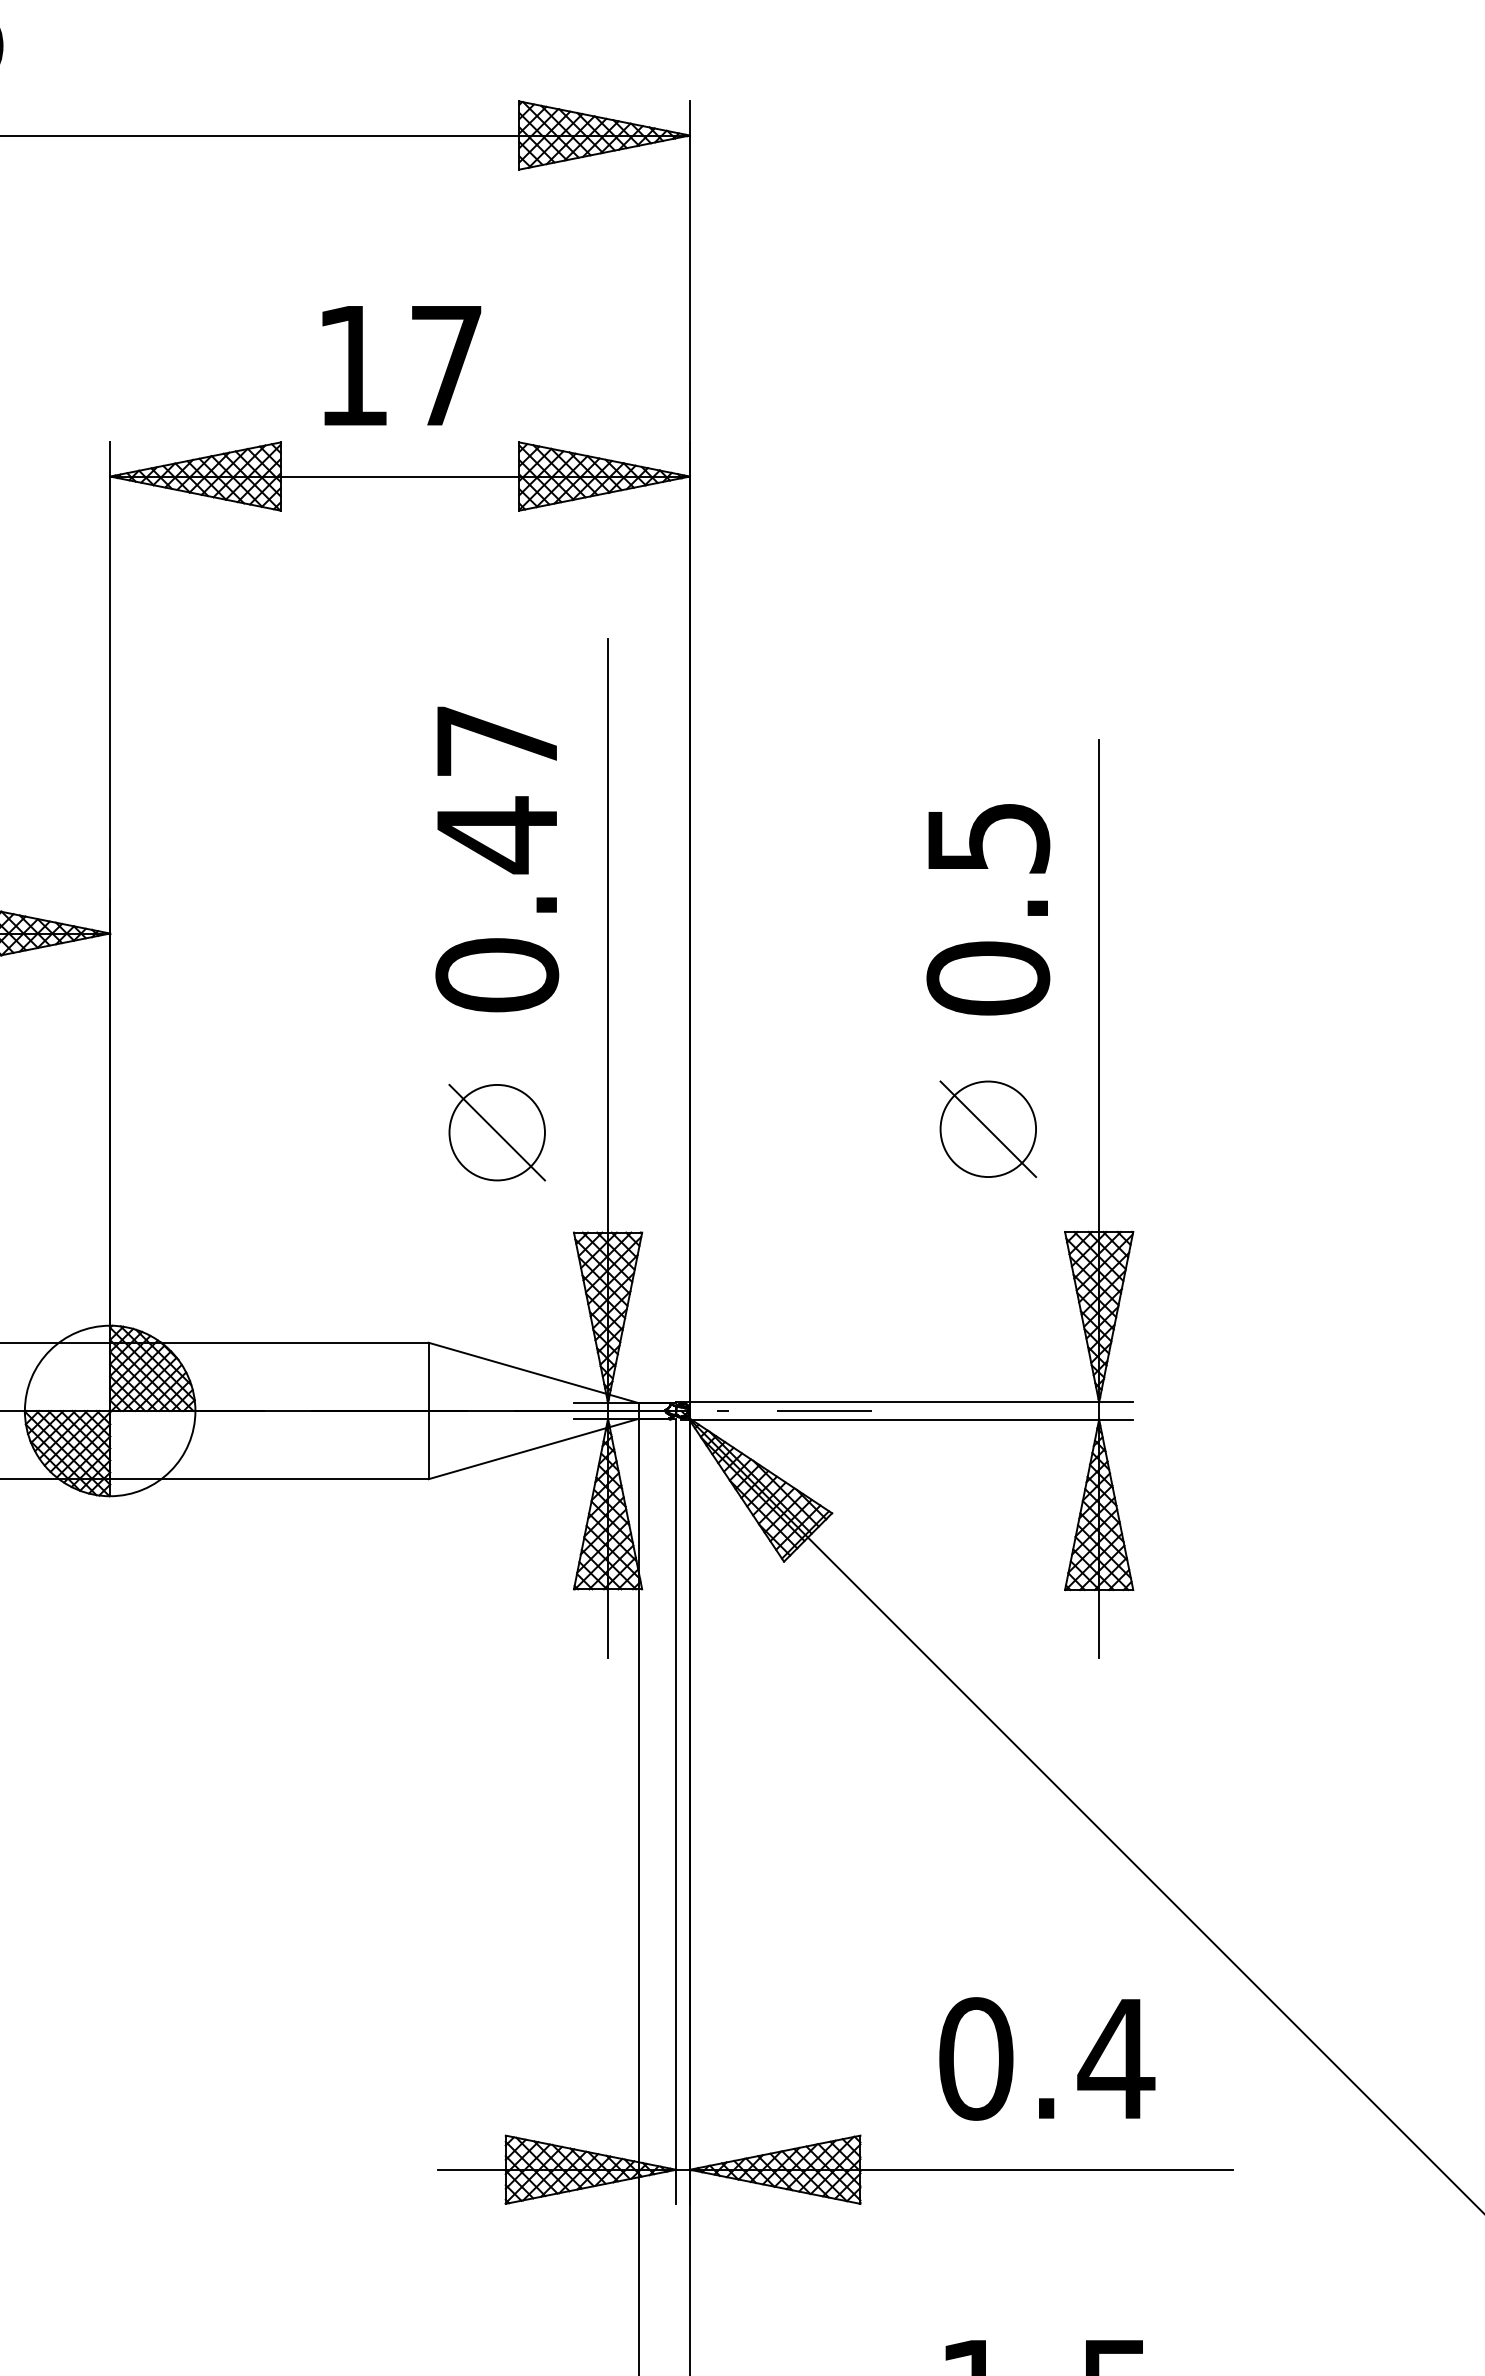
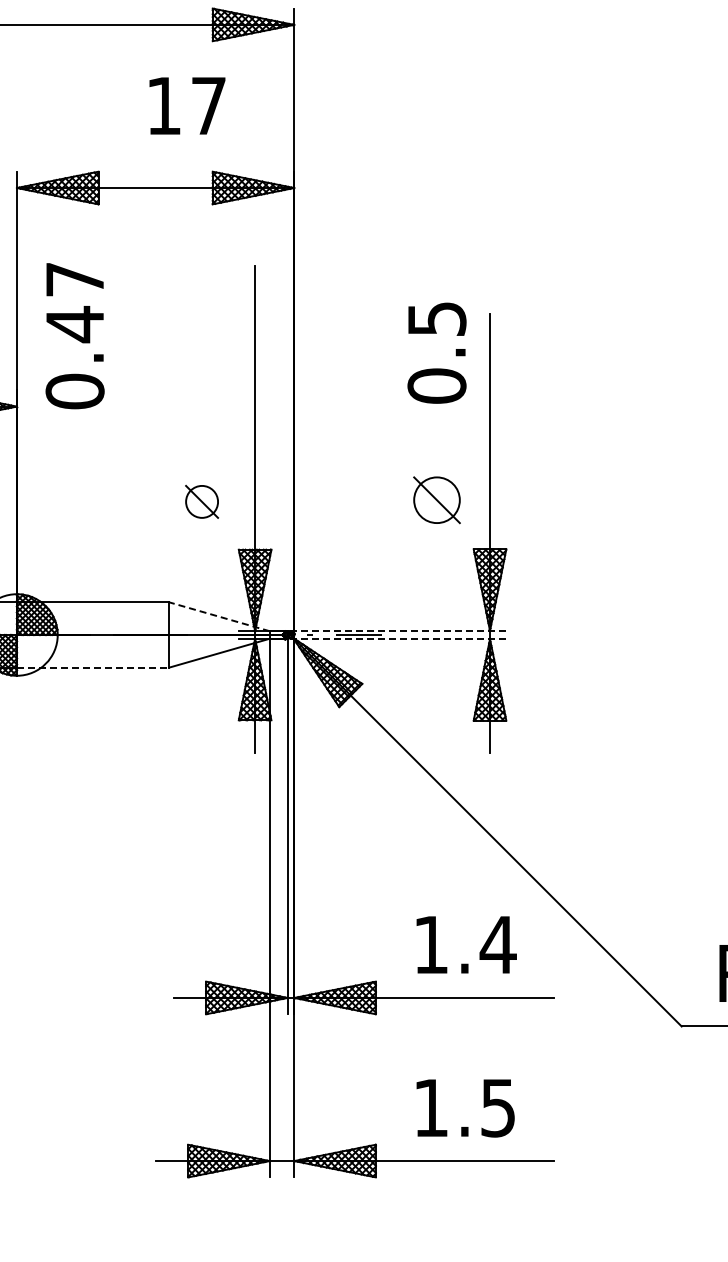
text: (401, 364) -> (187, 105), moved
text: (495, 860) -> (74, 336), moved
text: (987, 908) -> (436, 352), moved
part: (495, 1131) -> (201, 501), size x0.7
line: (533, 1372) -> (219, 616), solid -> dashed
line: (905, 1401) -> (397, 630), solid -> dashed
line: (907, 1420) -> (398, 639), solid -> dashed
line: (270, 1478) -> (93, 667), solid -> dashed
text: (974, 2058) -> (430, 944), 0.4 -> 1.4

